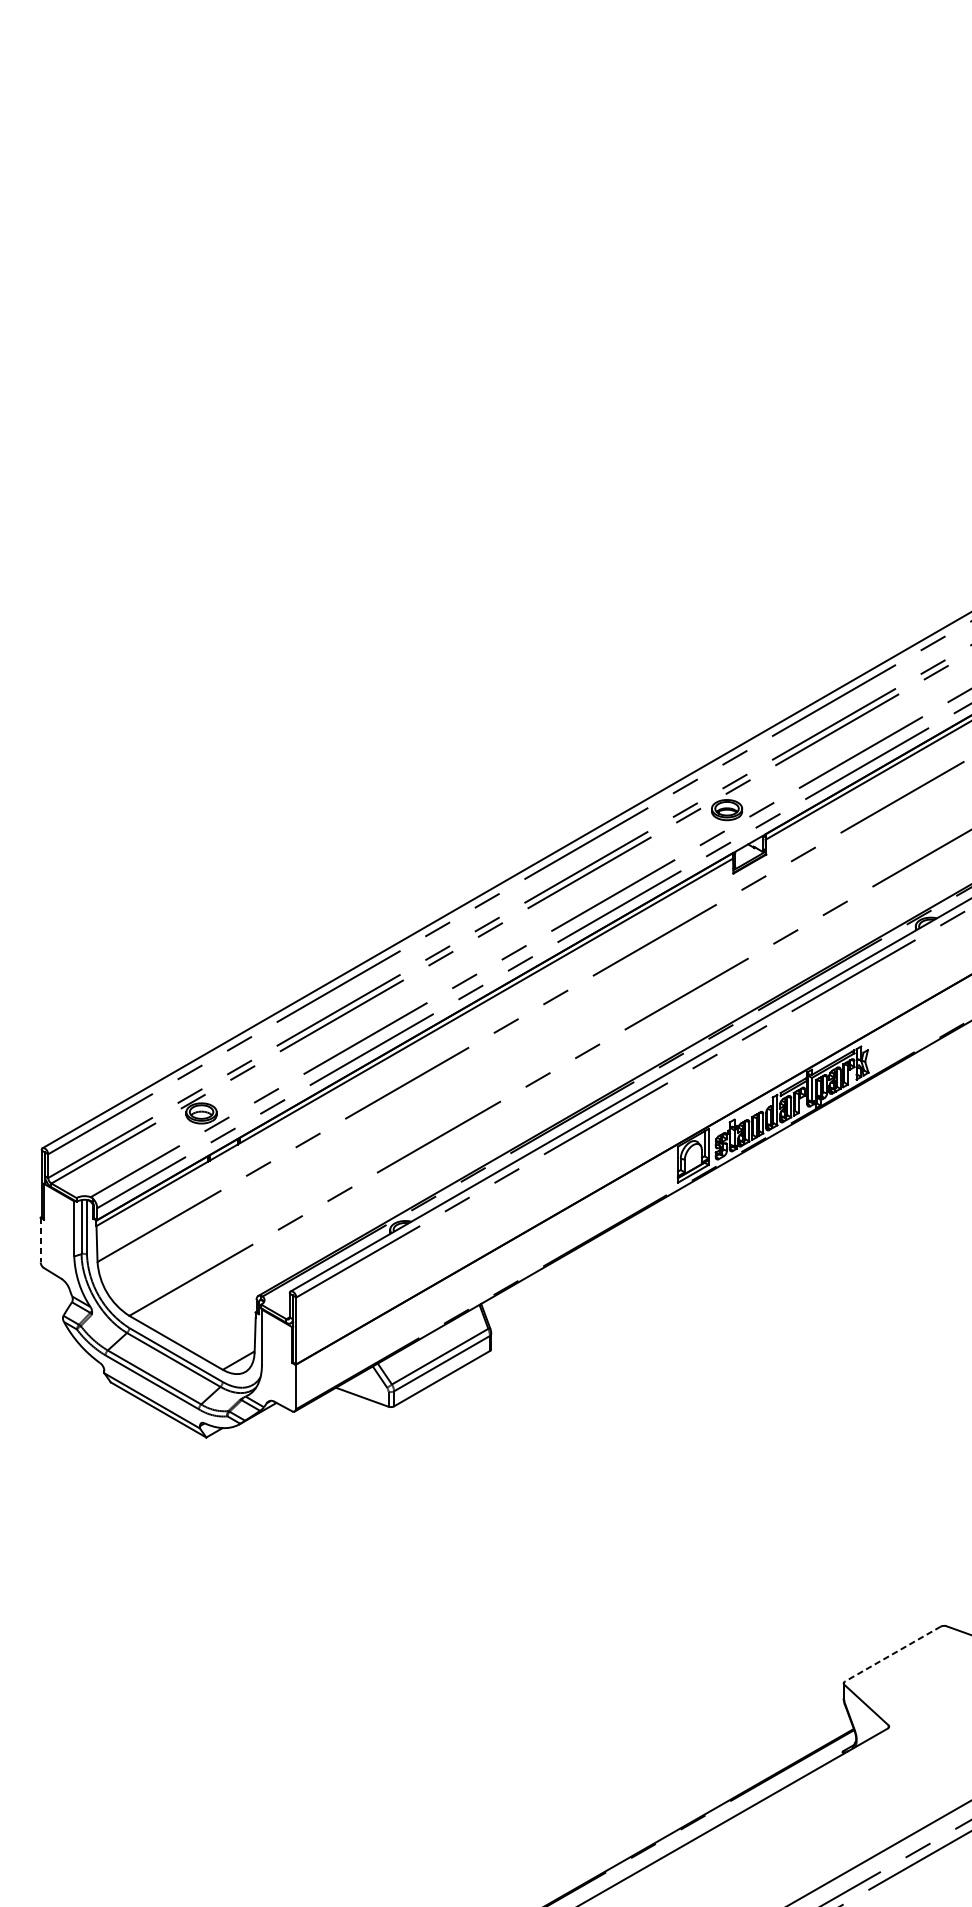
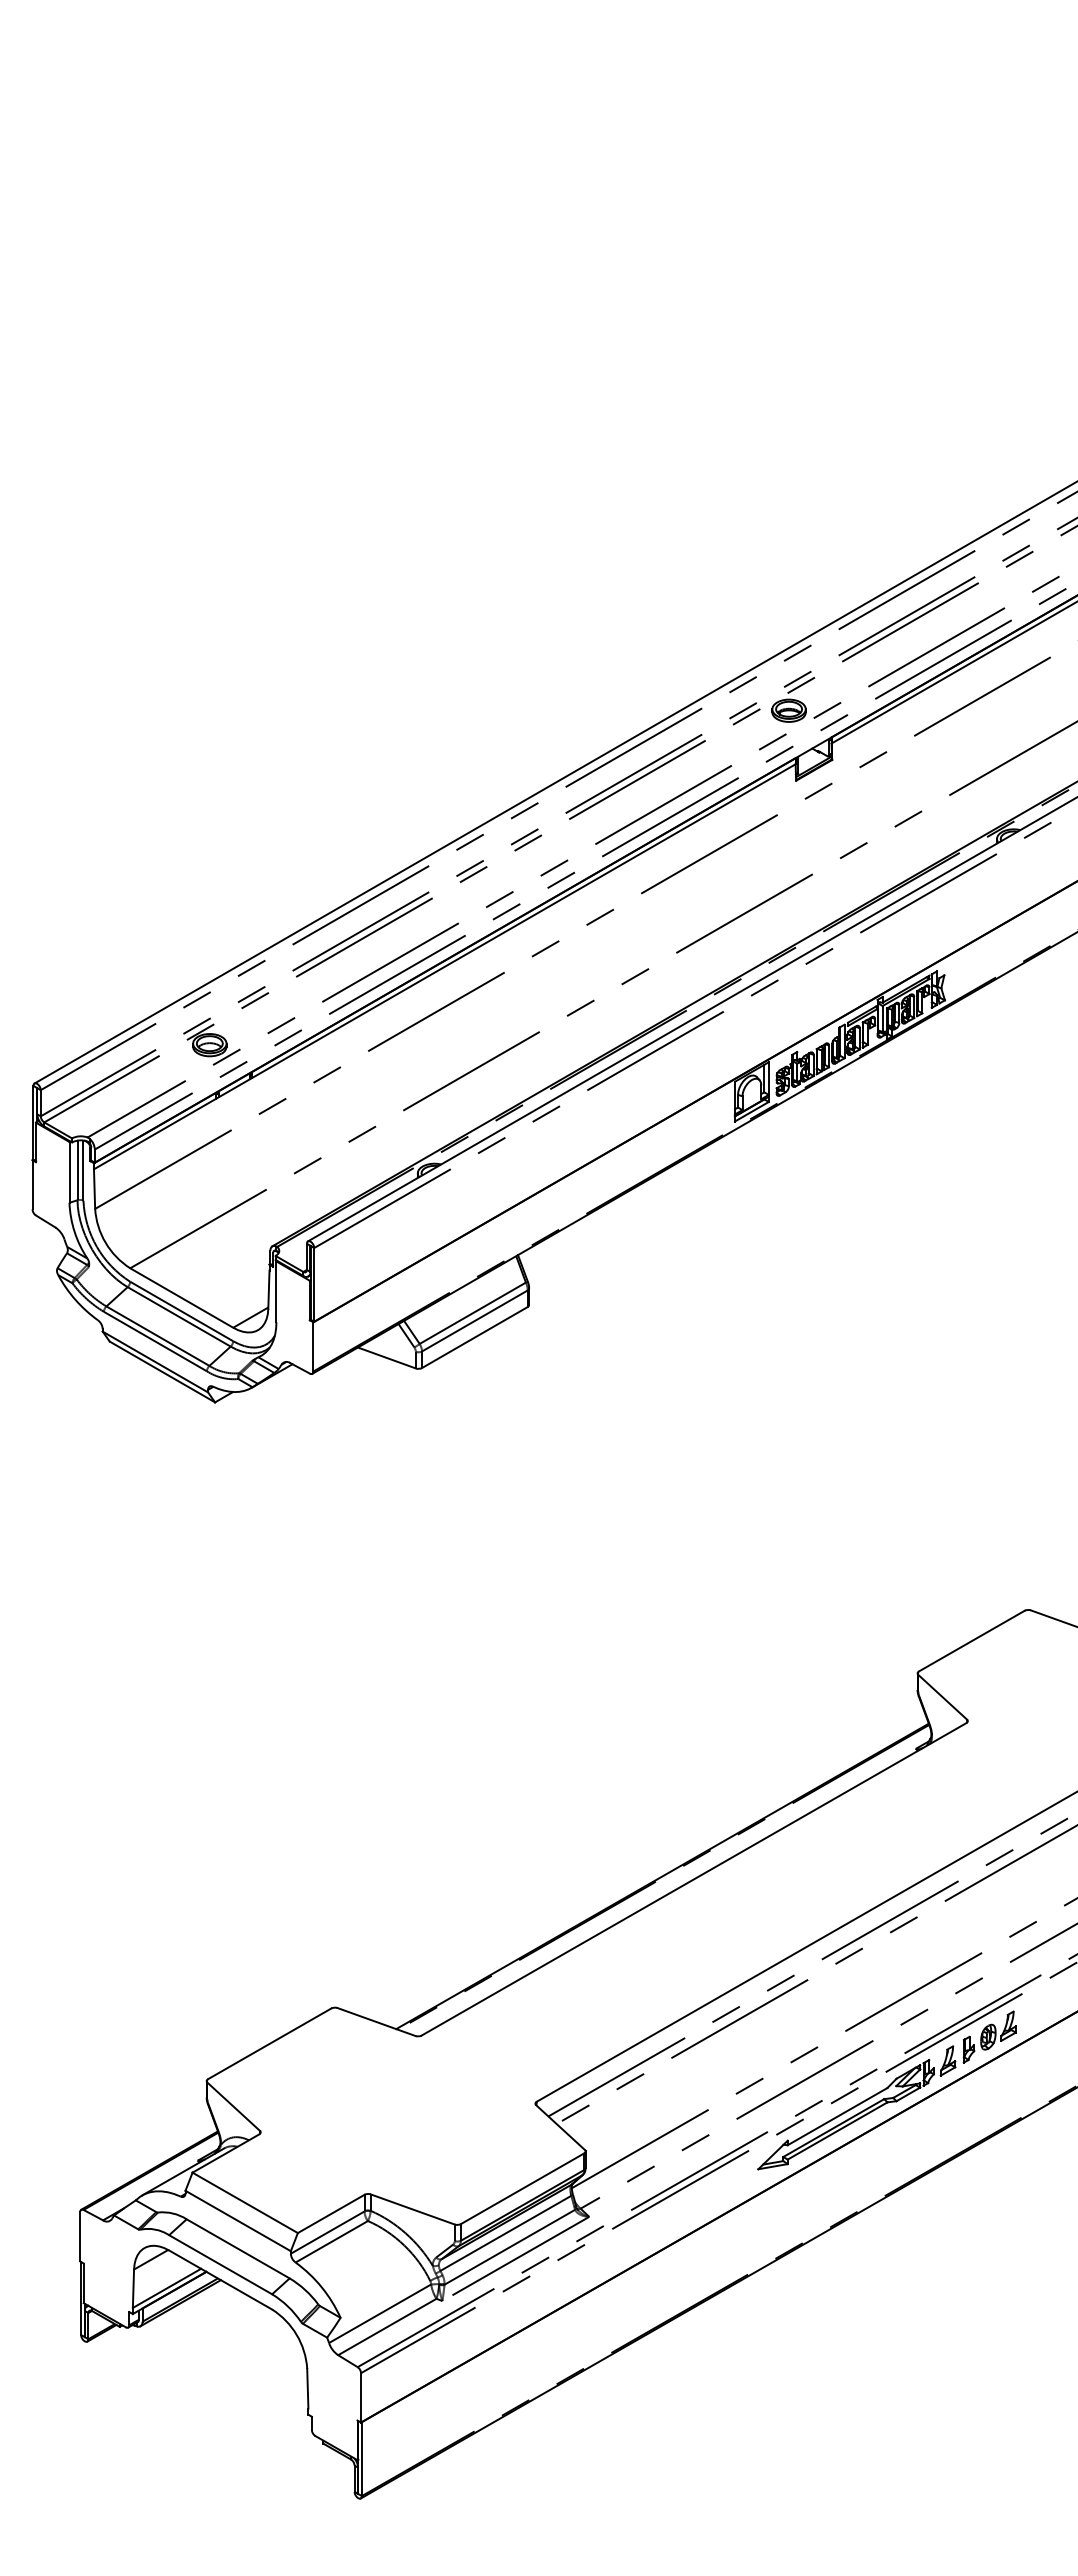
line: (40, 1239) -> (32, 1184), dashed -> solid
line: (892, 1654) -> (971, 1641), dashed -> solid

